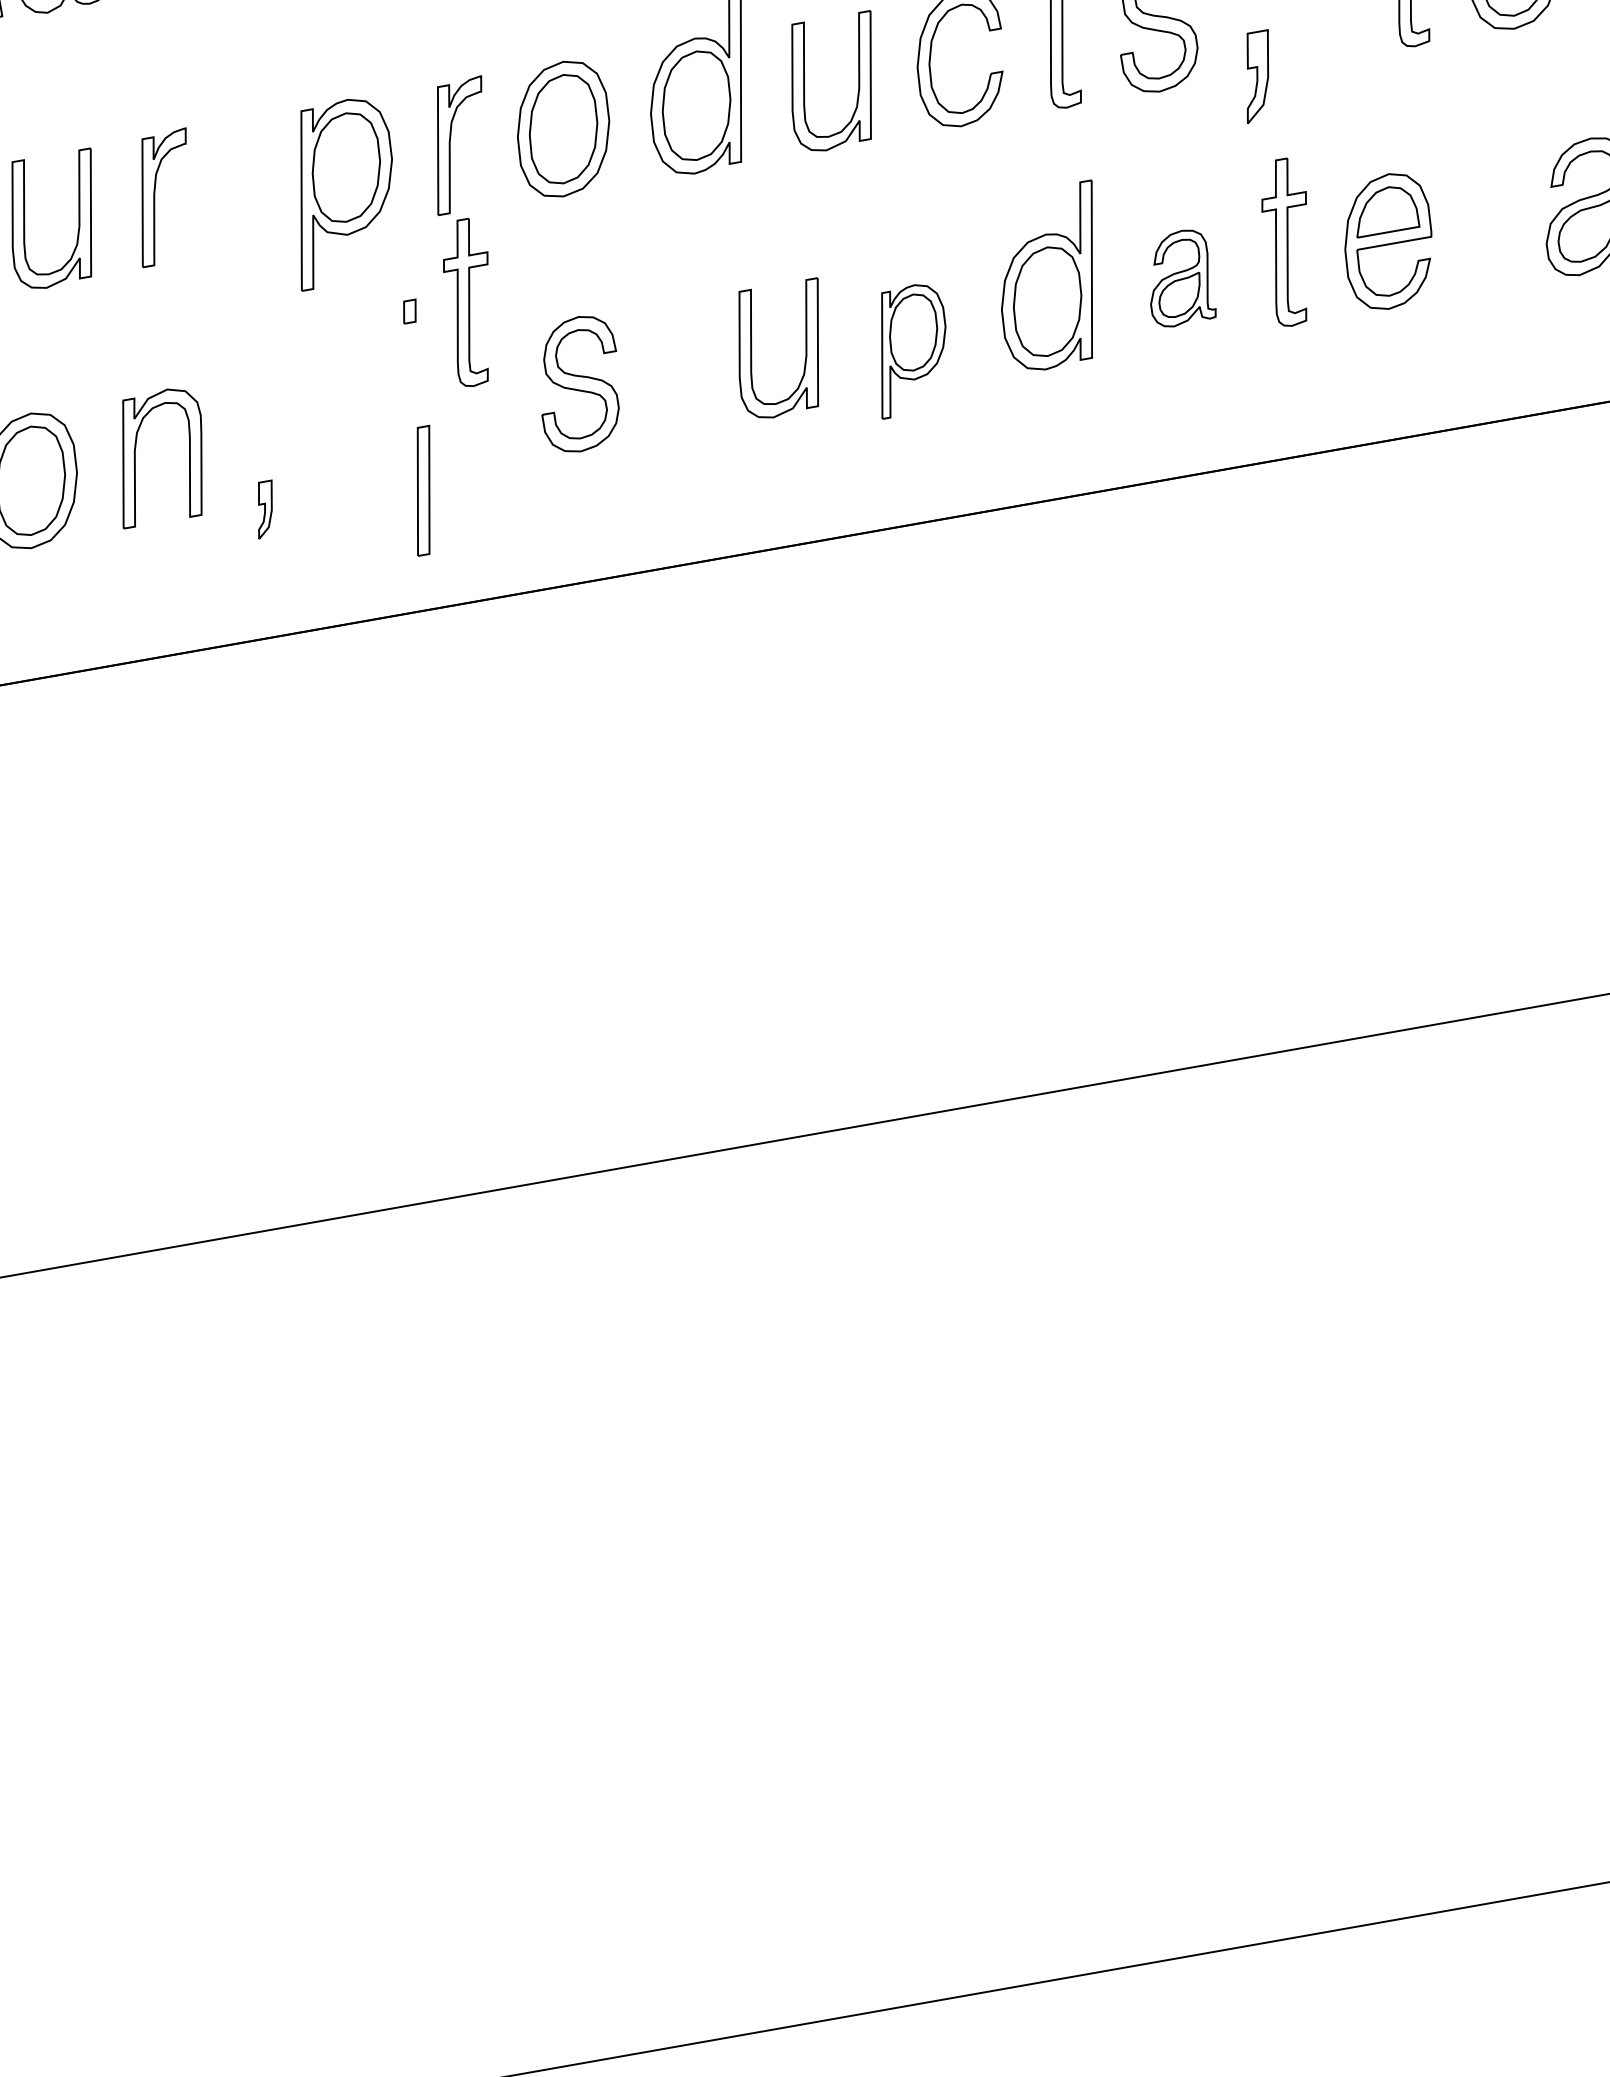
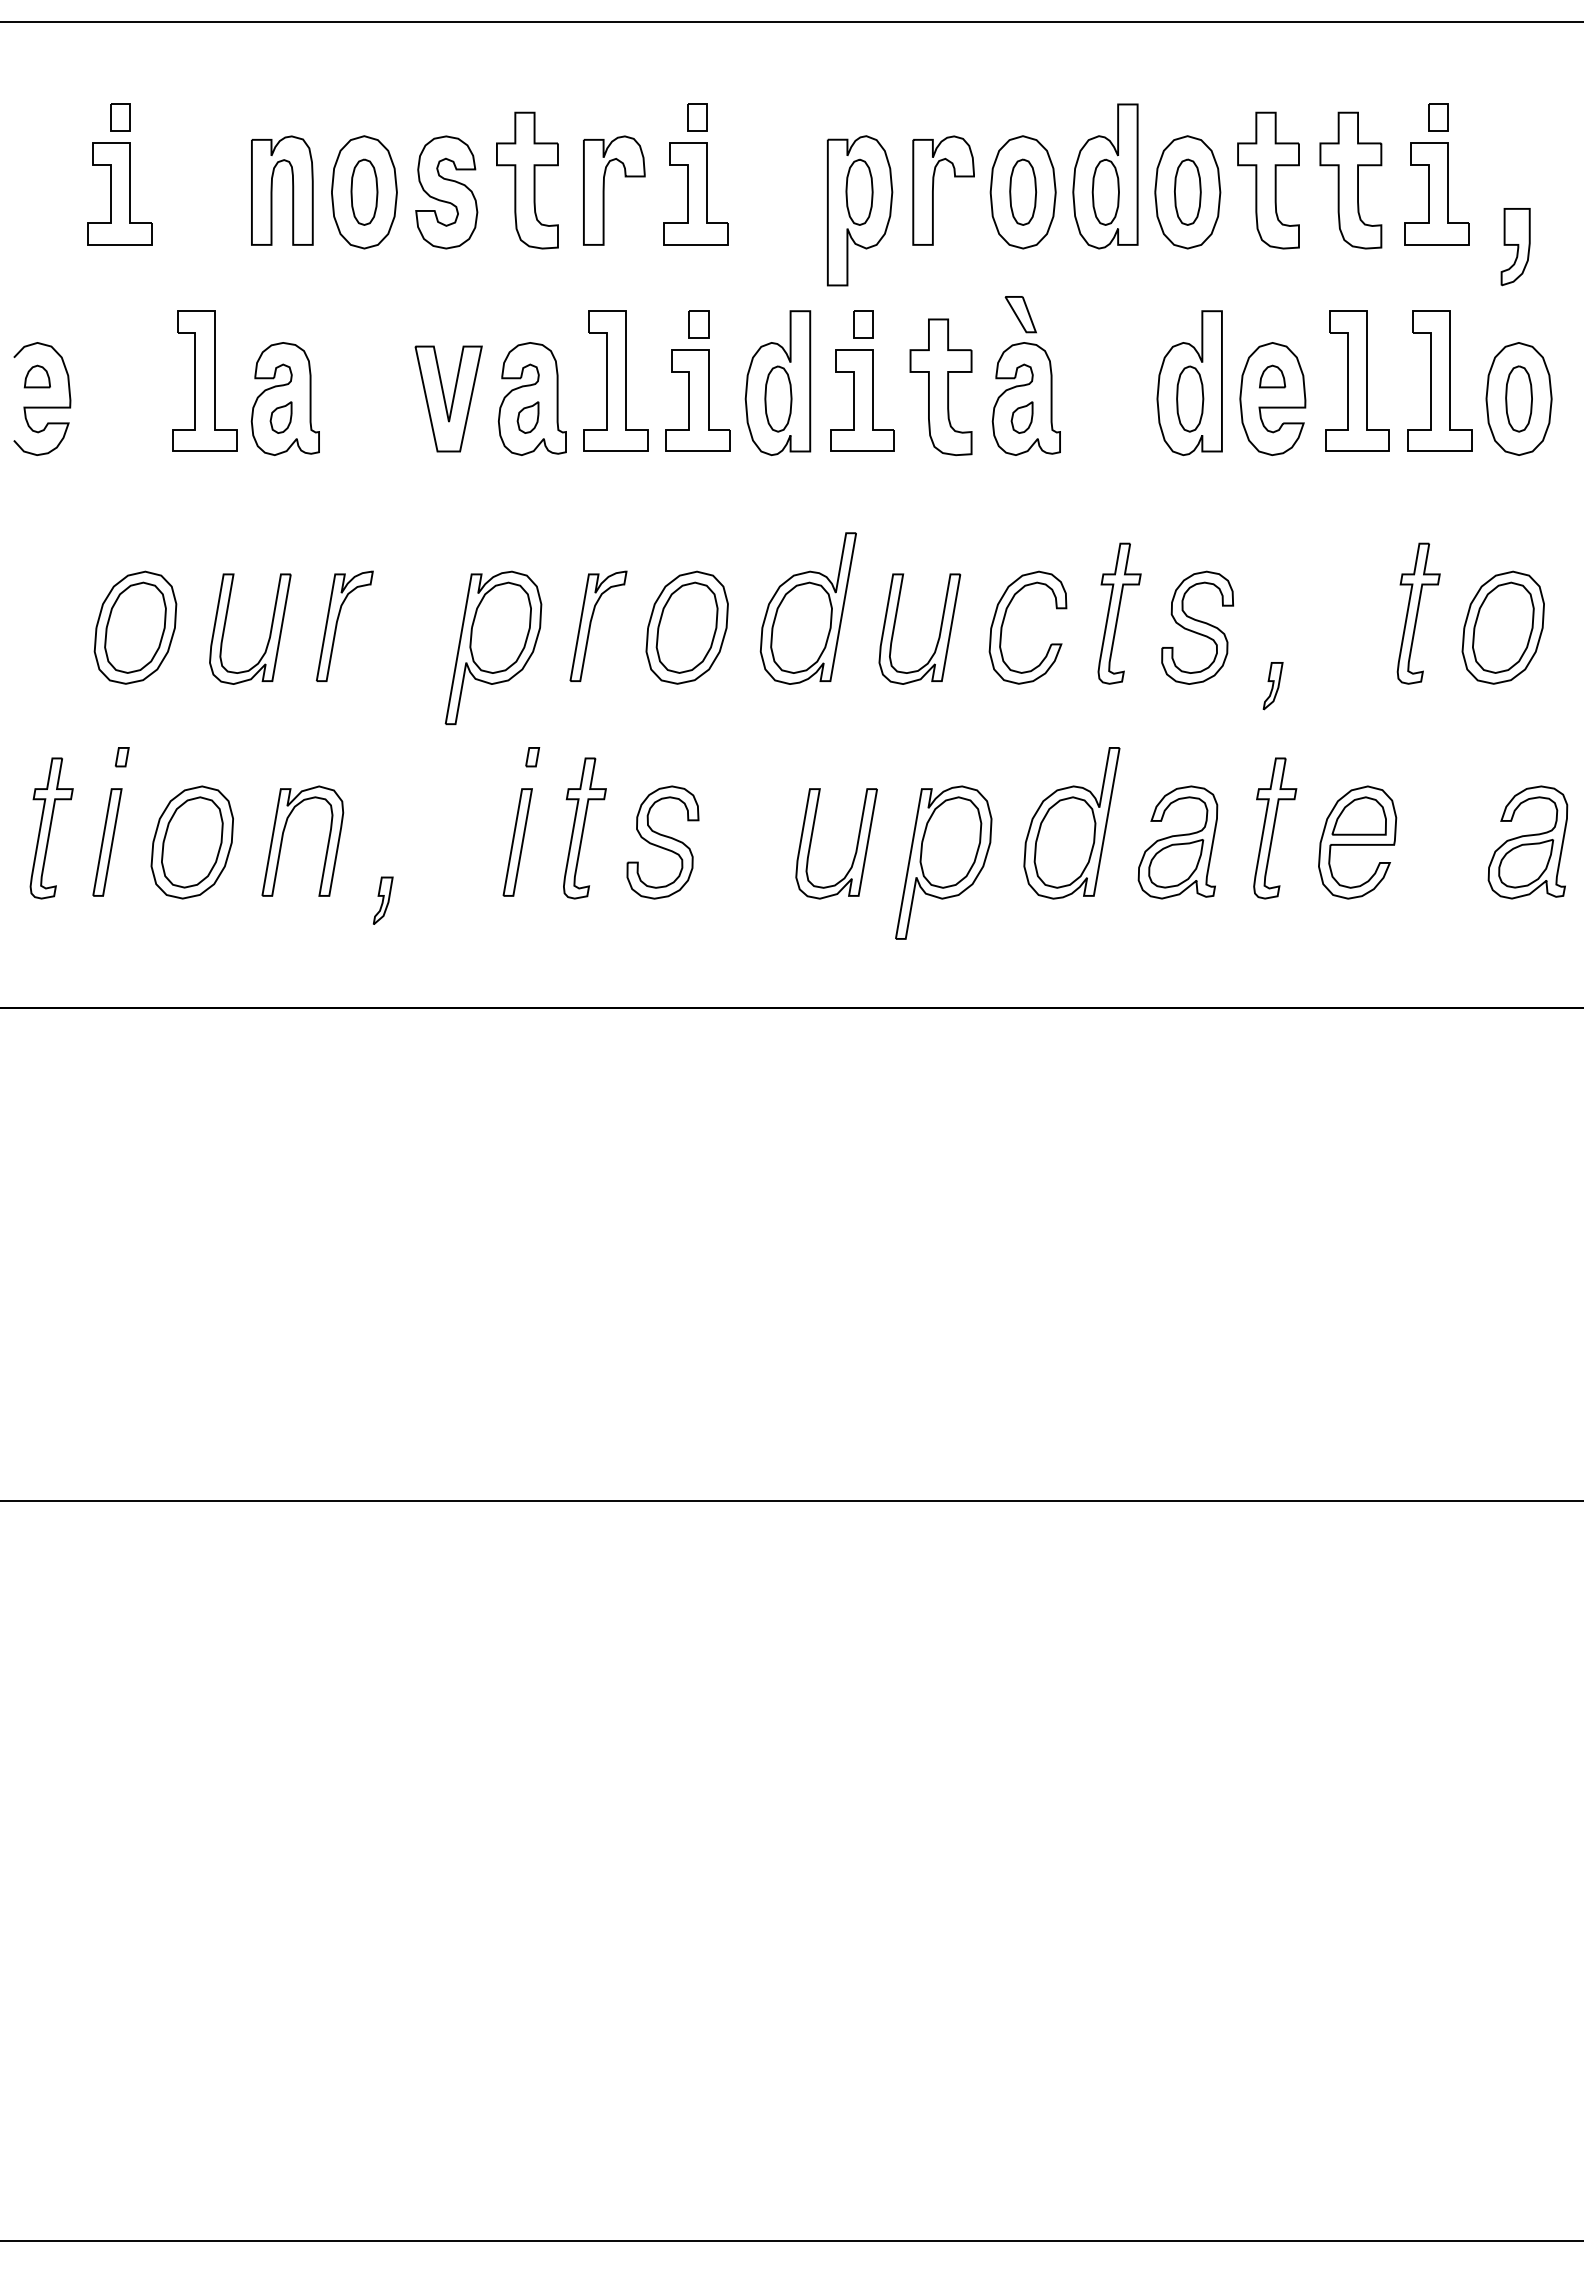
part: (1257, 77) -> (1272, 686), size x0.62
part: (1178, 278) -> (1177, 842), size x1.43
part: (470, 302) -> (584, 828), moved
part: (910, 349) -> (943, 862), size x1.43
part: (423, 490) -> (517, 842), moved

